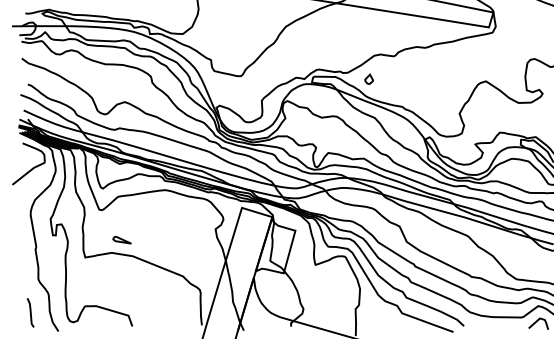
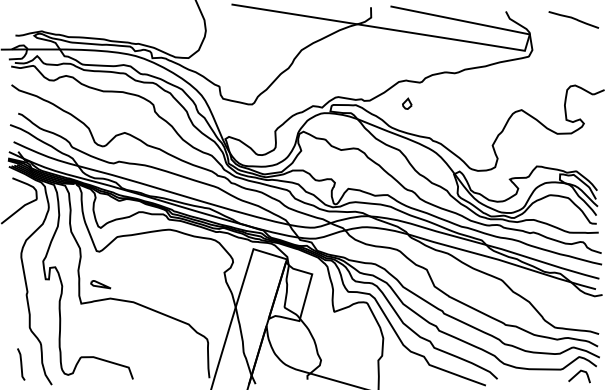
part: (369, 78) -> (407, 103), moved
part: (121, 240) -> (100, 284), moved

